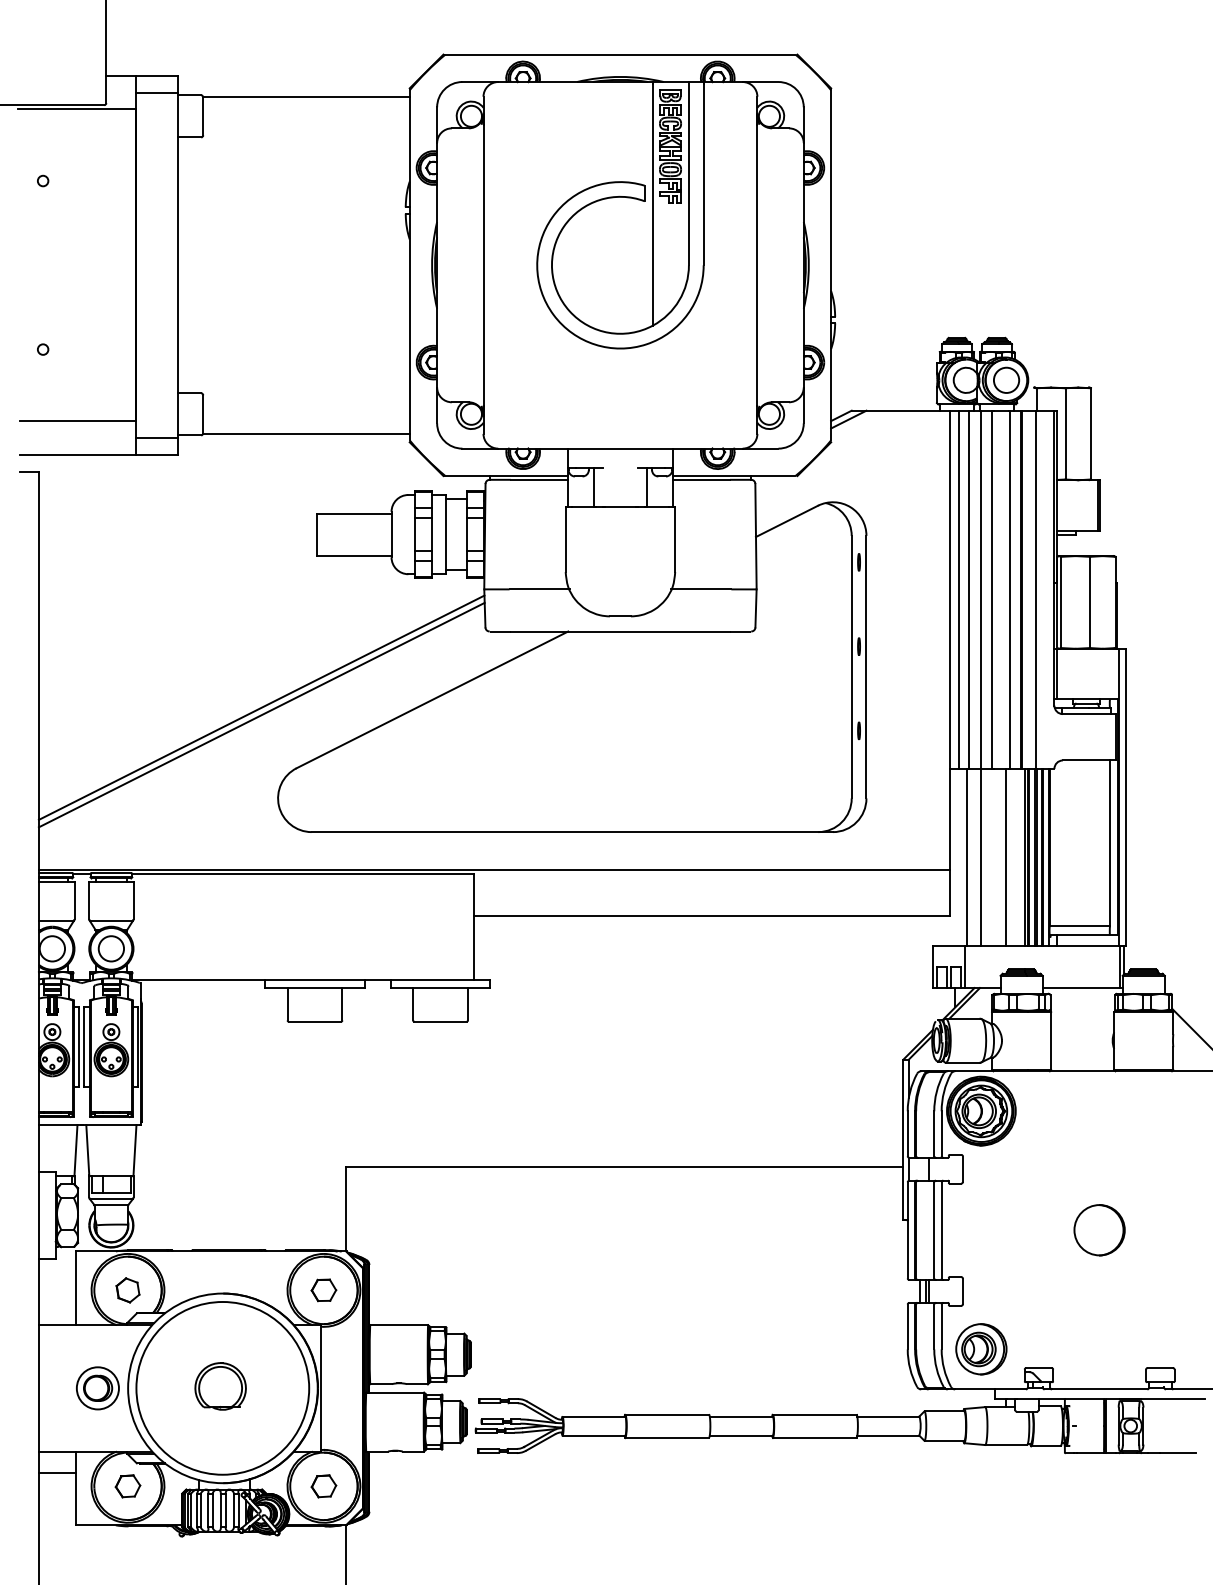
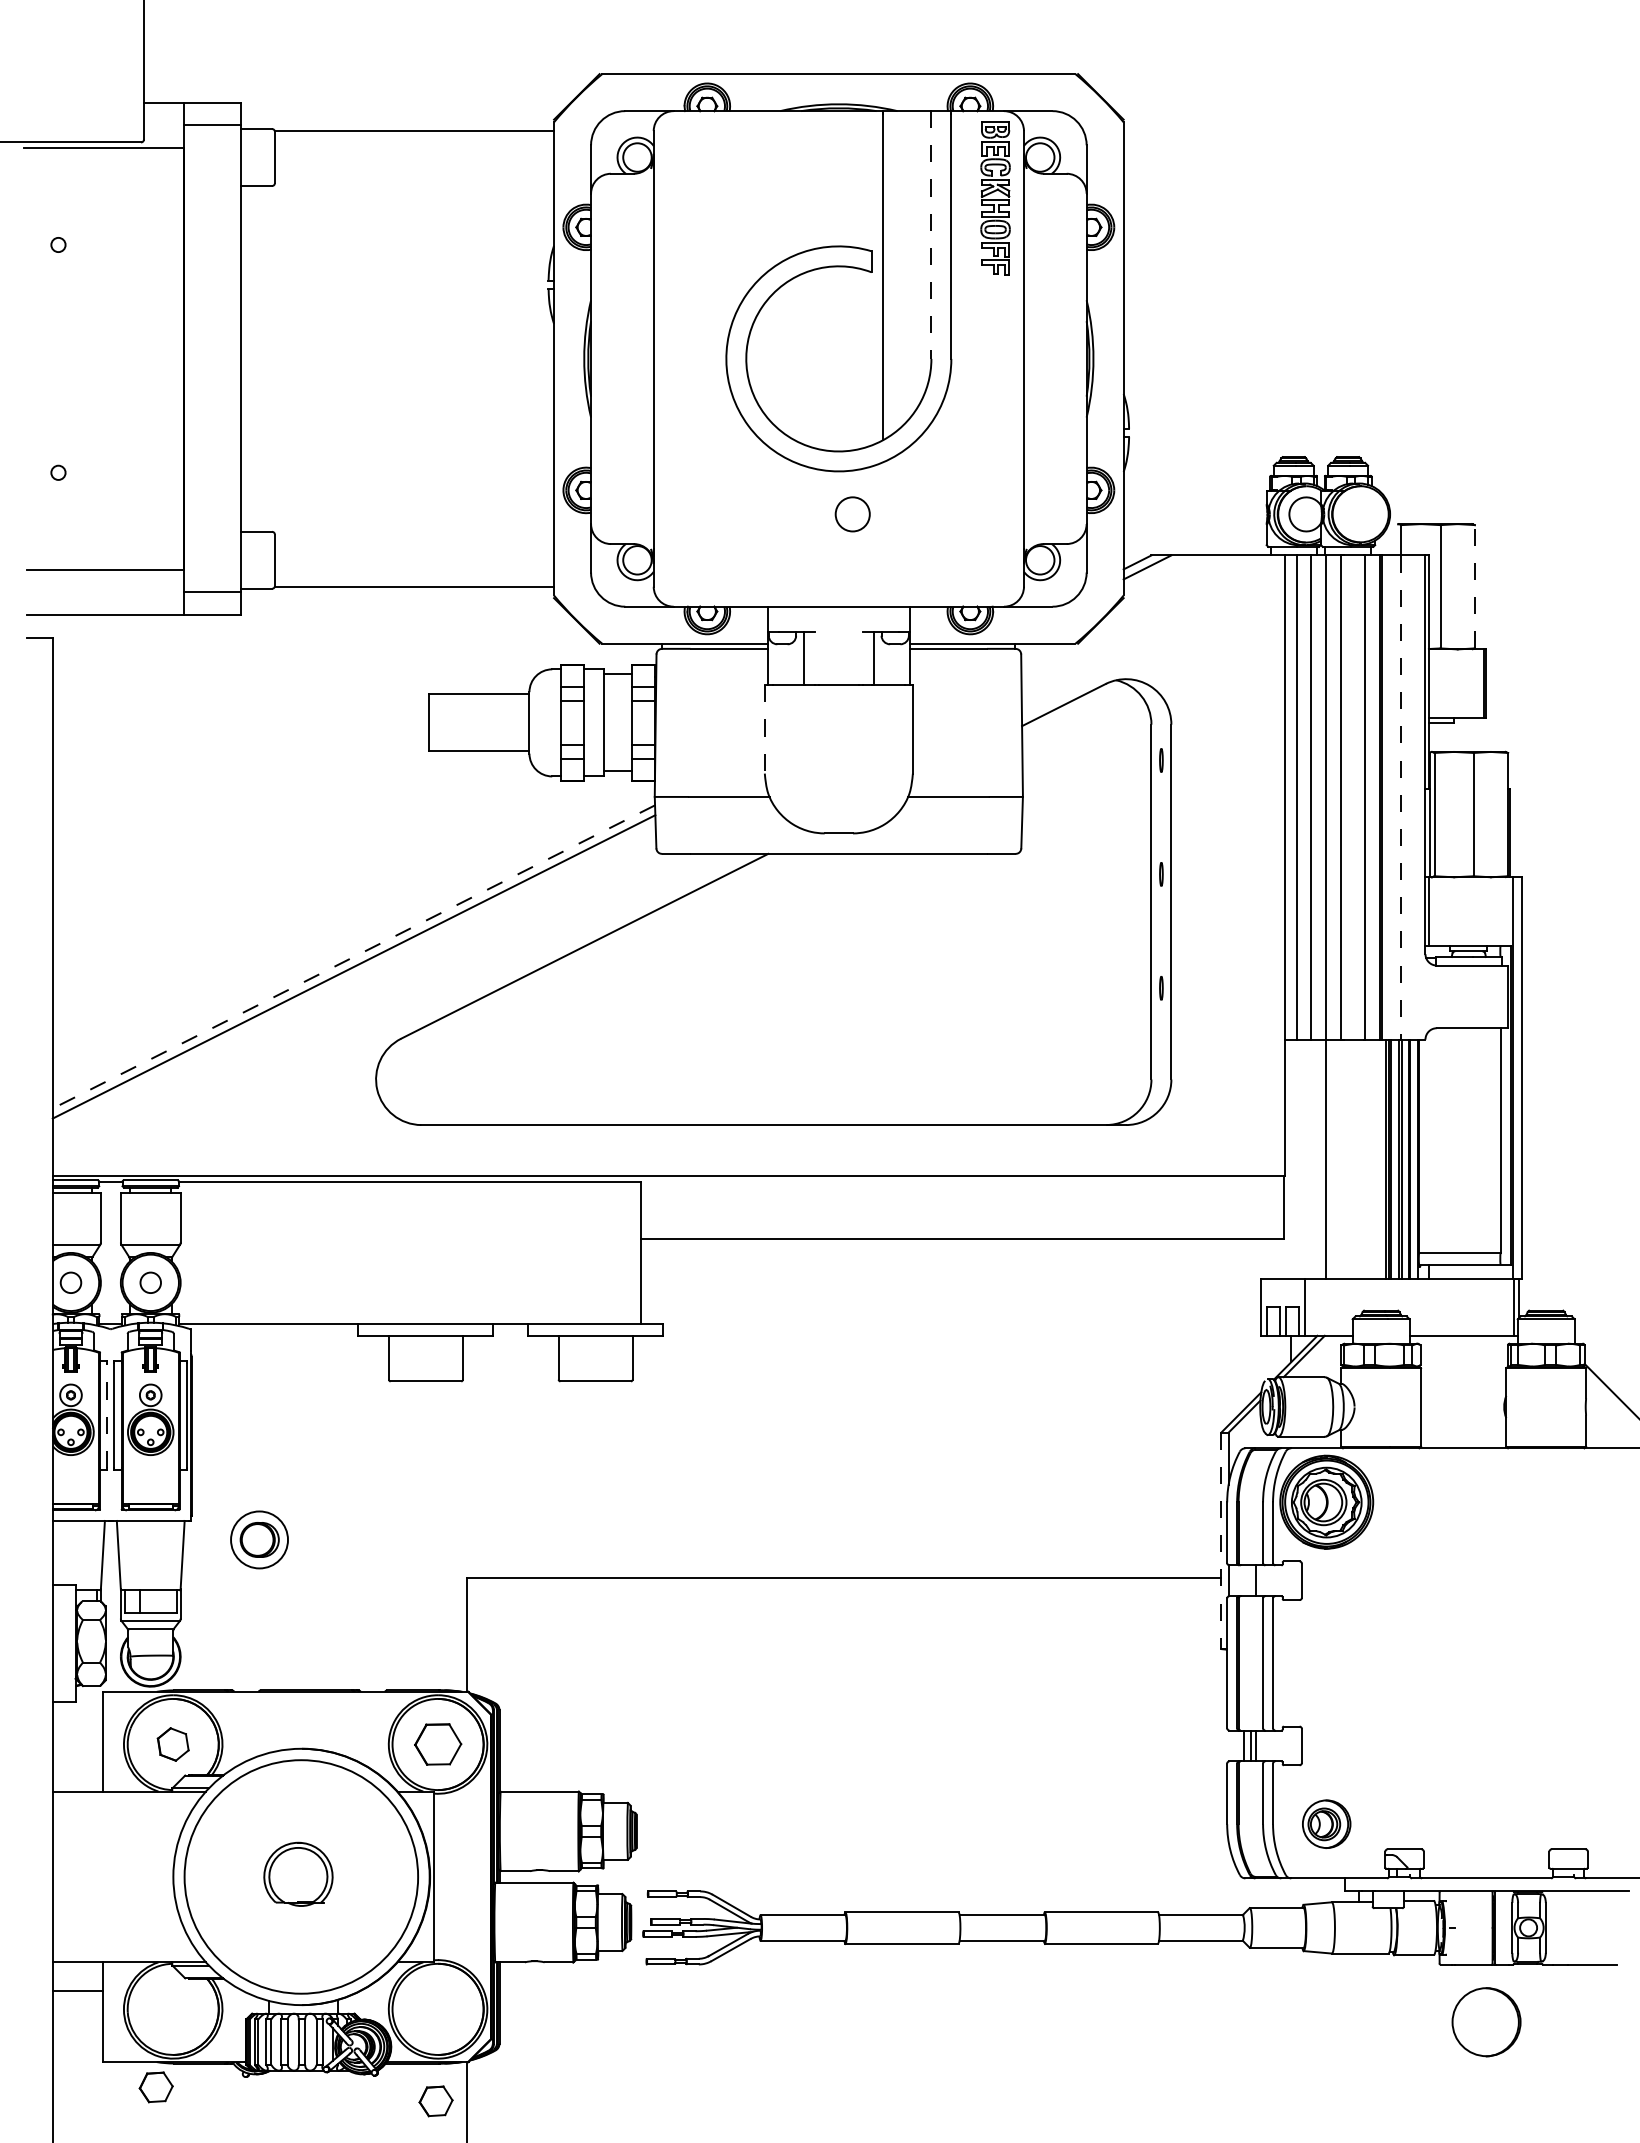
part: (670, 146) -> (995, 198), moved
line: (688, 174) -> (931, 235), solid -> dashed
circle: (1006, 380) -> (852, 514), moved
line: (1090, 433) -> (1474, 586), solid -> dashed
line: (565, 539) -> (764, 729), solid -> dashed
line: (1036, 590) -> (1401, 798), solid -> dashed
line: (261, 708) -> (353, 957), solid -> dashed
line: (967, 856) -> (1307, 1158), removed
line: (1006, 856) -> (1360, 1158), removed
circle: (52, 948) -> (70, 1282), size x0.6
circle: (111, 948) -> (150, 1282), size x0.6
line: (79, 1046) -> (107, 1415), solid -> dashed
line: (903, 1140) -> (1221, 1541), solid -> dashed
part: (1099, 1230) -> (1486, 2022), moved
part: (323, 1290) -> (437, 1744), size x1.4
part: (981, 1349) -> (1326, 1824), size x0.7
part: (97, 1388) -> (259, 1539), moved
part: (127, 1486) -> (155, 2087), moved
part: (323, 1486) -> (435, 2101), moved

